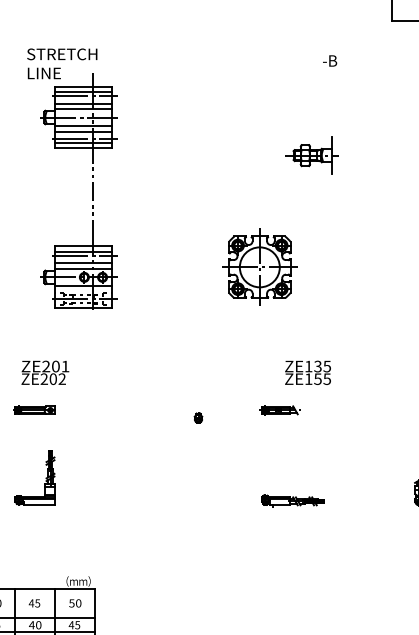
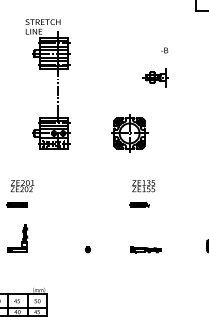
text: (329, 61) -> (164, 50), moved
part: (91, 177) -> (57, 83), moved
text: (307, 373) -> (143, 186), moved
part: (197, 417) -> (87, 249), moved

